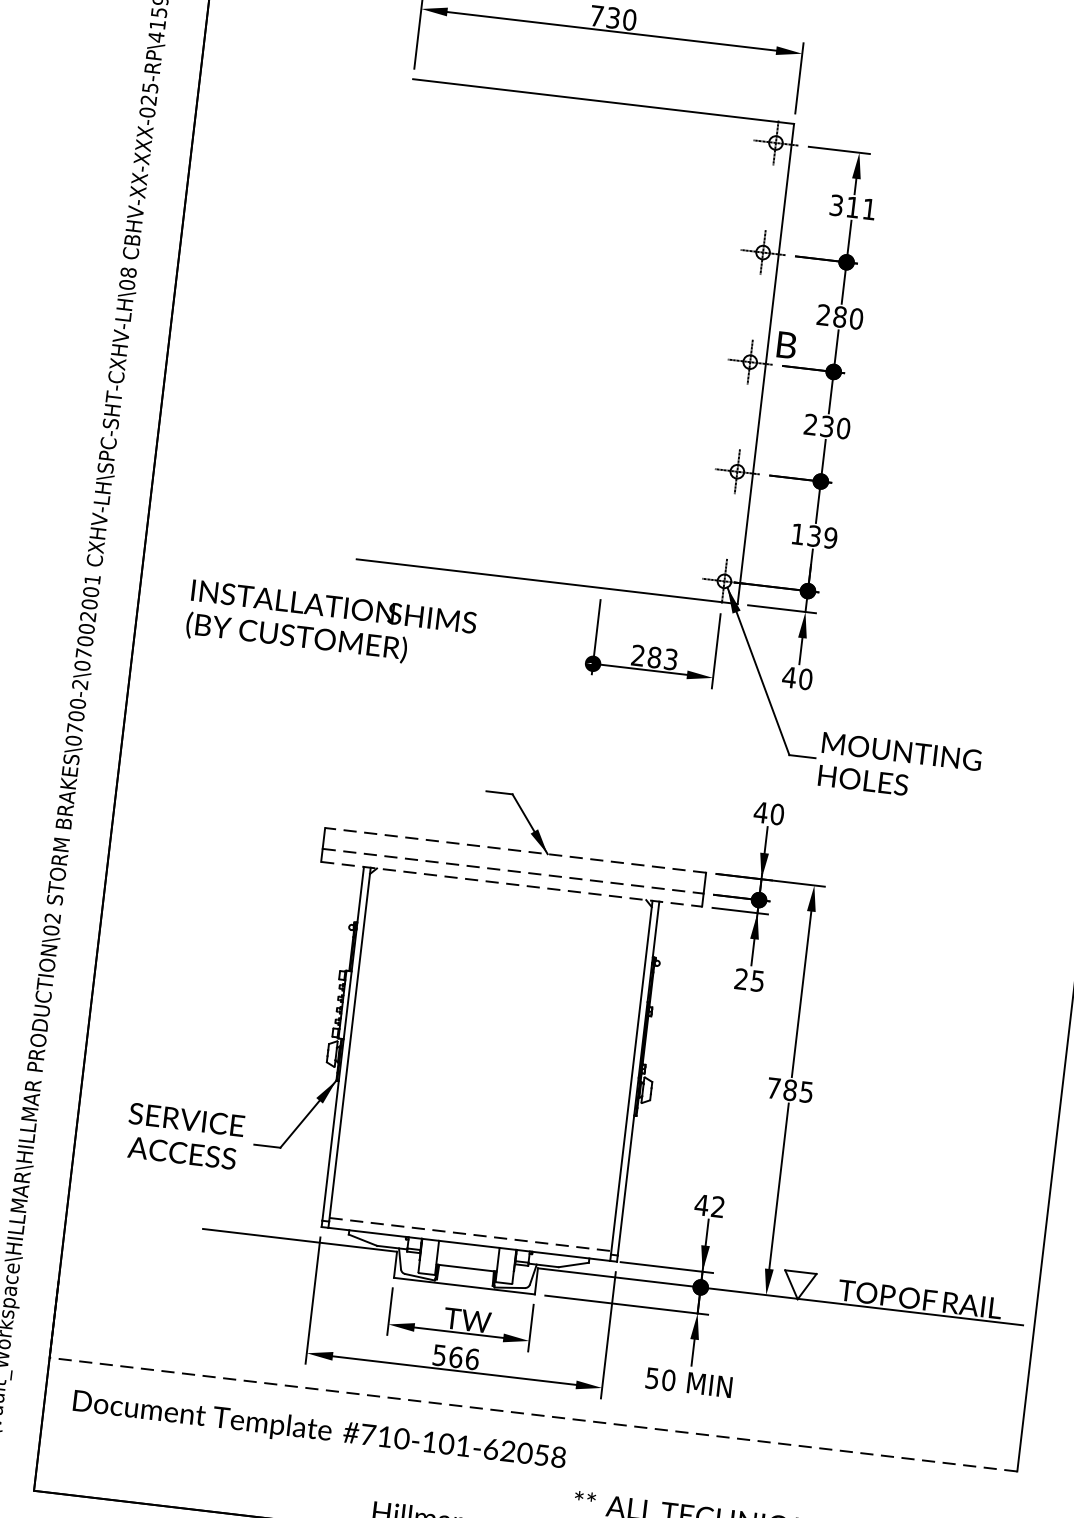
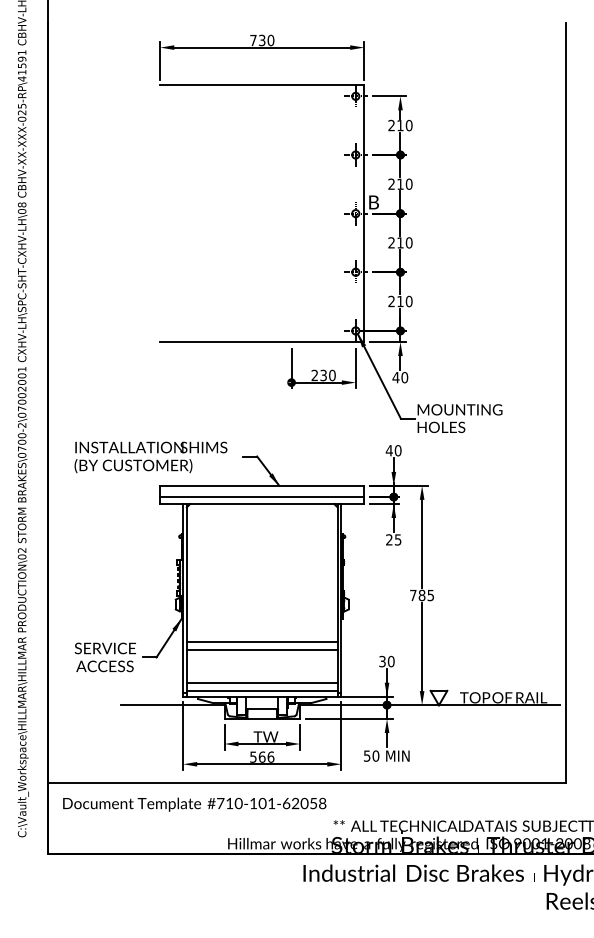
text: (853, 207) -> (400, 125), 311 -> 210
text: (840, 315) -> (400, 183), 280 -> 210
text: (827, 425) -> (400, 242), 230 -> 210
text: (814, 536) -> (400, 301), 139 -> 210
text: (330, 625) -> (150, 457), moved
text: (661, 658) -> (327, 375), 283 -> 230
line: (516, 849) -> (262, 485), dashed -> solid
line: (513, 872) -> (262, 497), dashed -> solid
line: (512, 885) -> (262, 504), dashed -> solid
line: (480, 1140) -> (261, 641), added
line: (478, 1157) -> (261, 650), added
text: (709, 1205) -> (386, 661), 42 -> 30
line: (470, 1219) -> (261, 683), added
line: (470, 1234) -> (262, 691), dashed -> solid
line: (533, 1414) -> (306, 782), dashed -> solid

